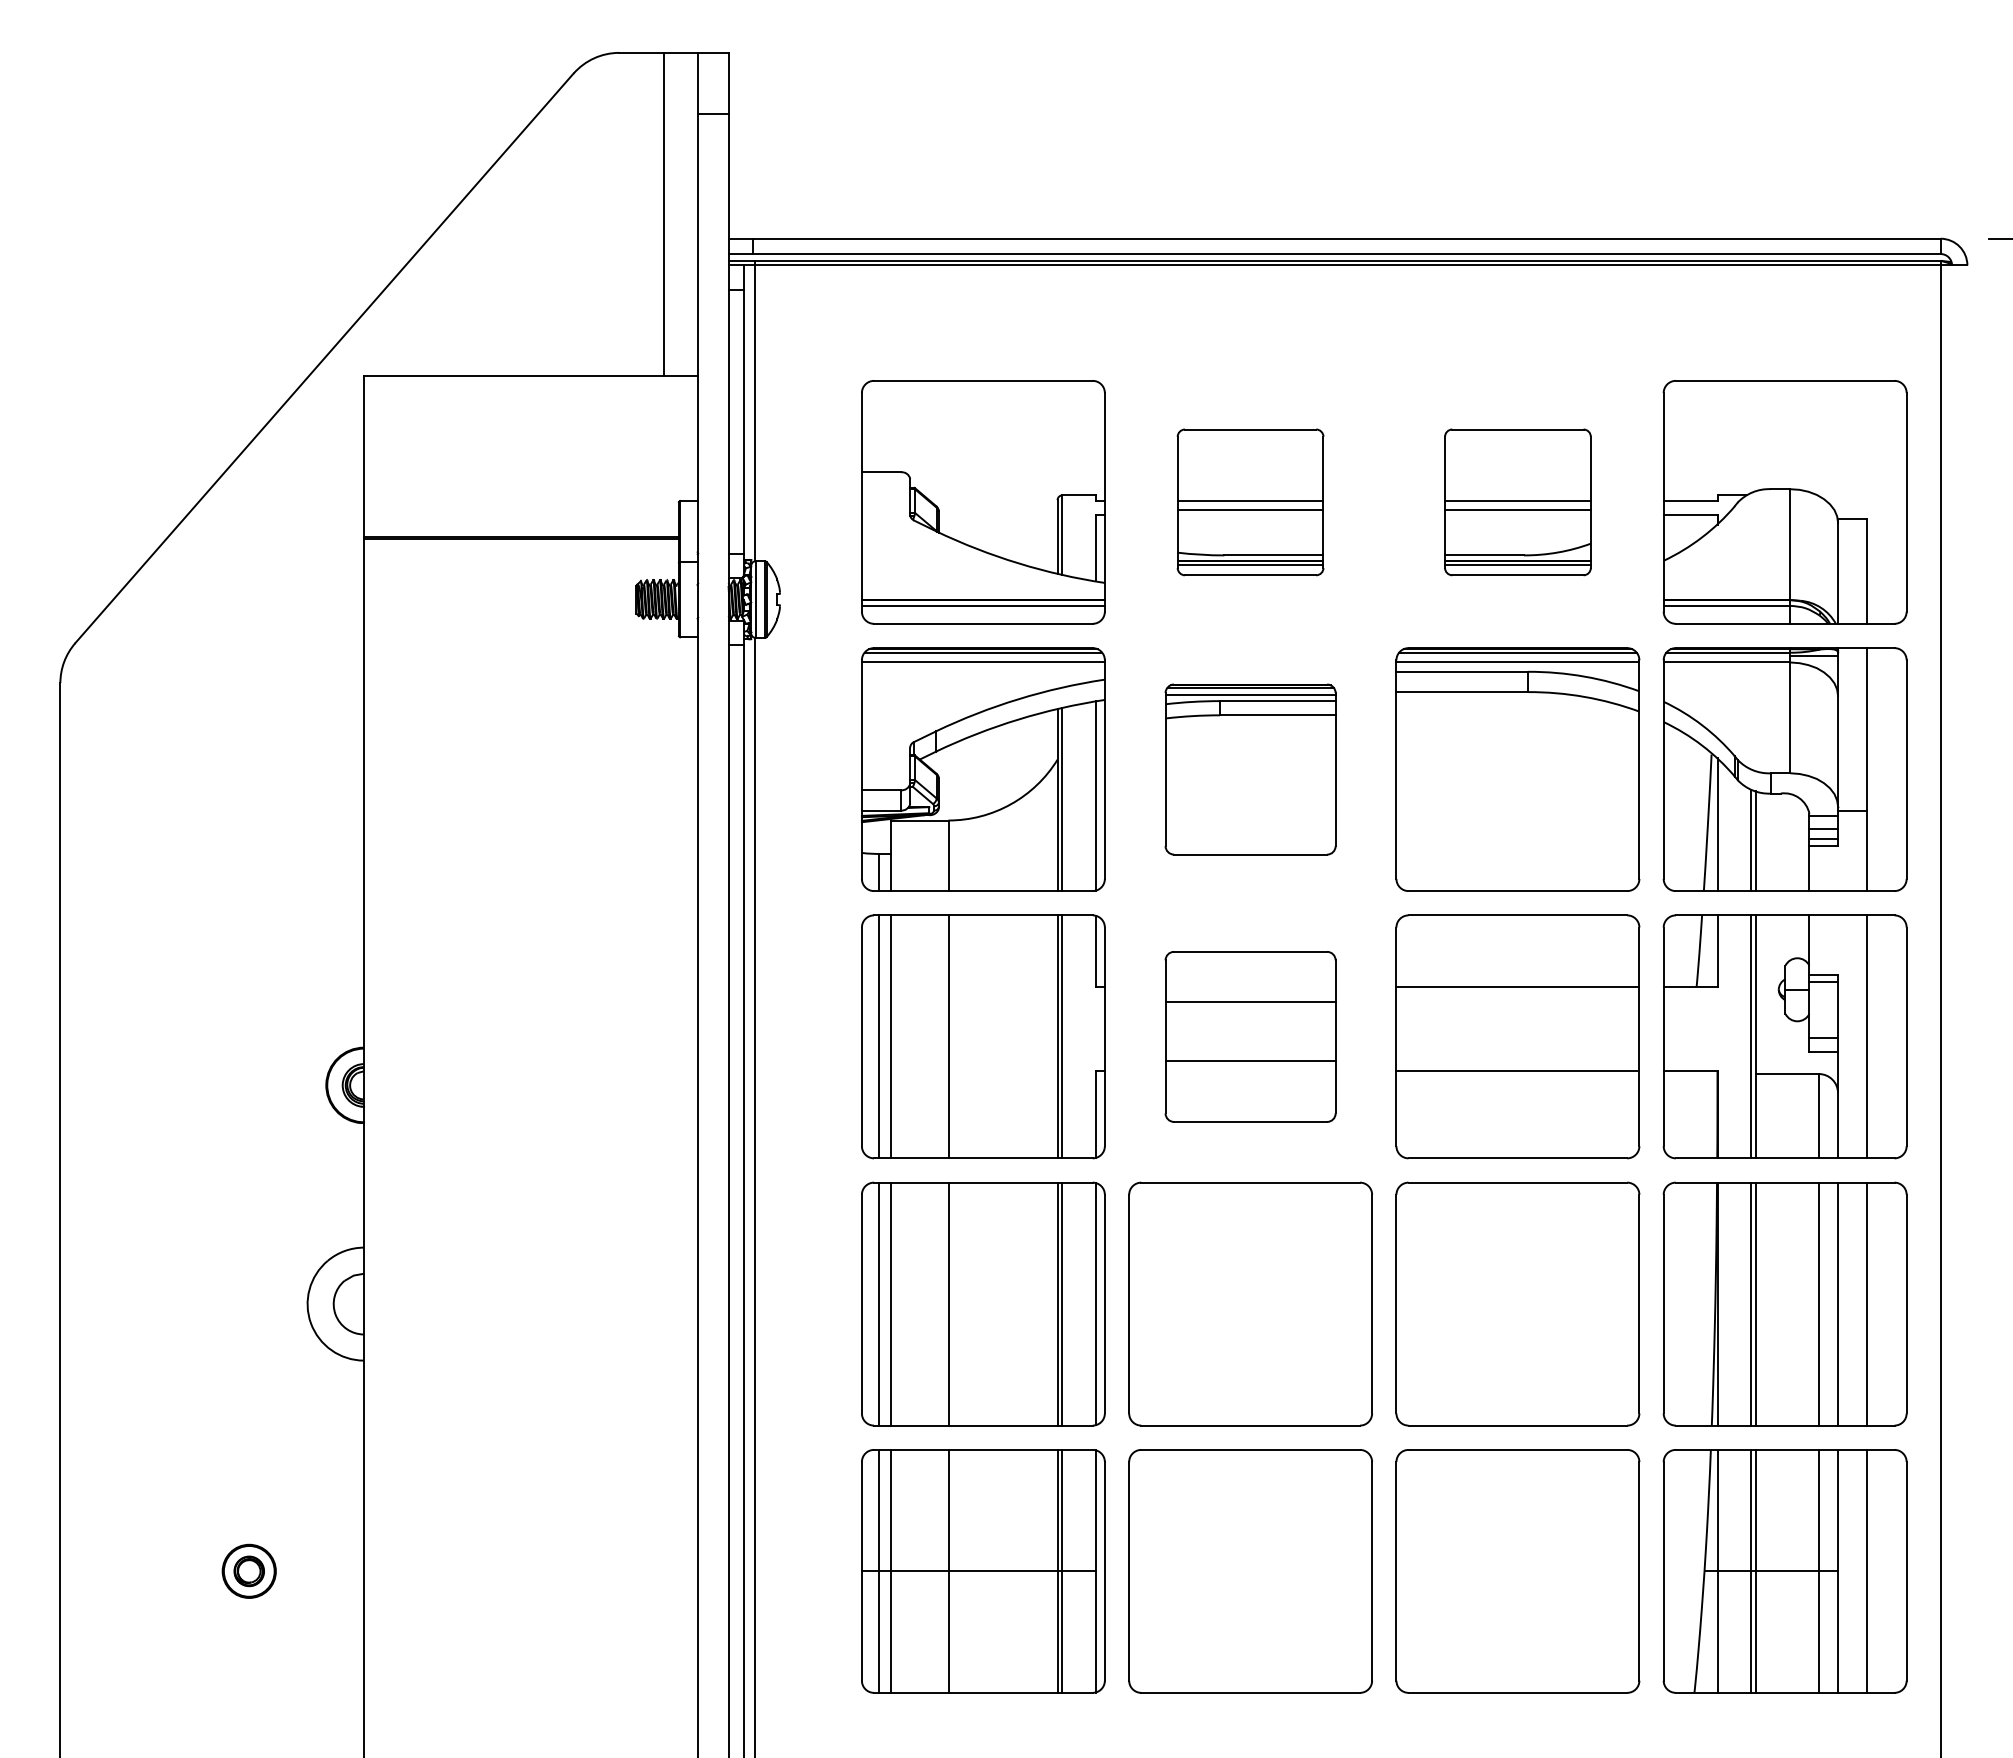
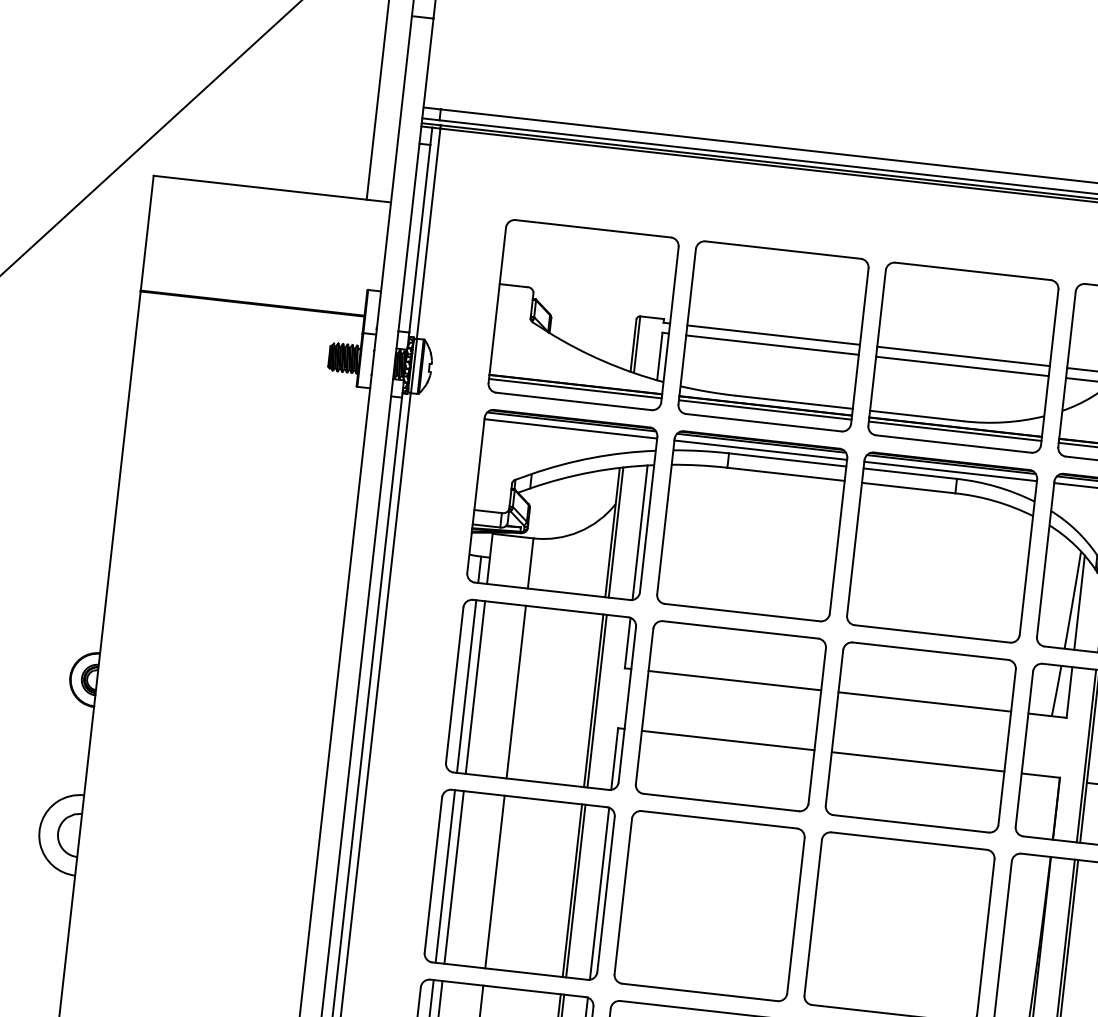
part: (1250, 502) -> (773, 336), size x1.67
part: (1517, 502) -> (963, 357), size x1.67
part: (1250, 769) -> (752, 526), size x1.43
part: (1250, 1036) -> (730, 715), size x1.43

